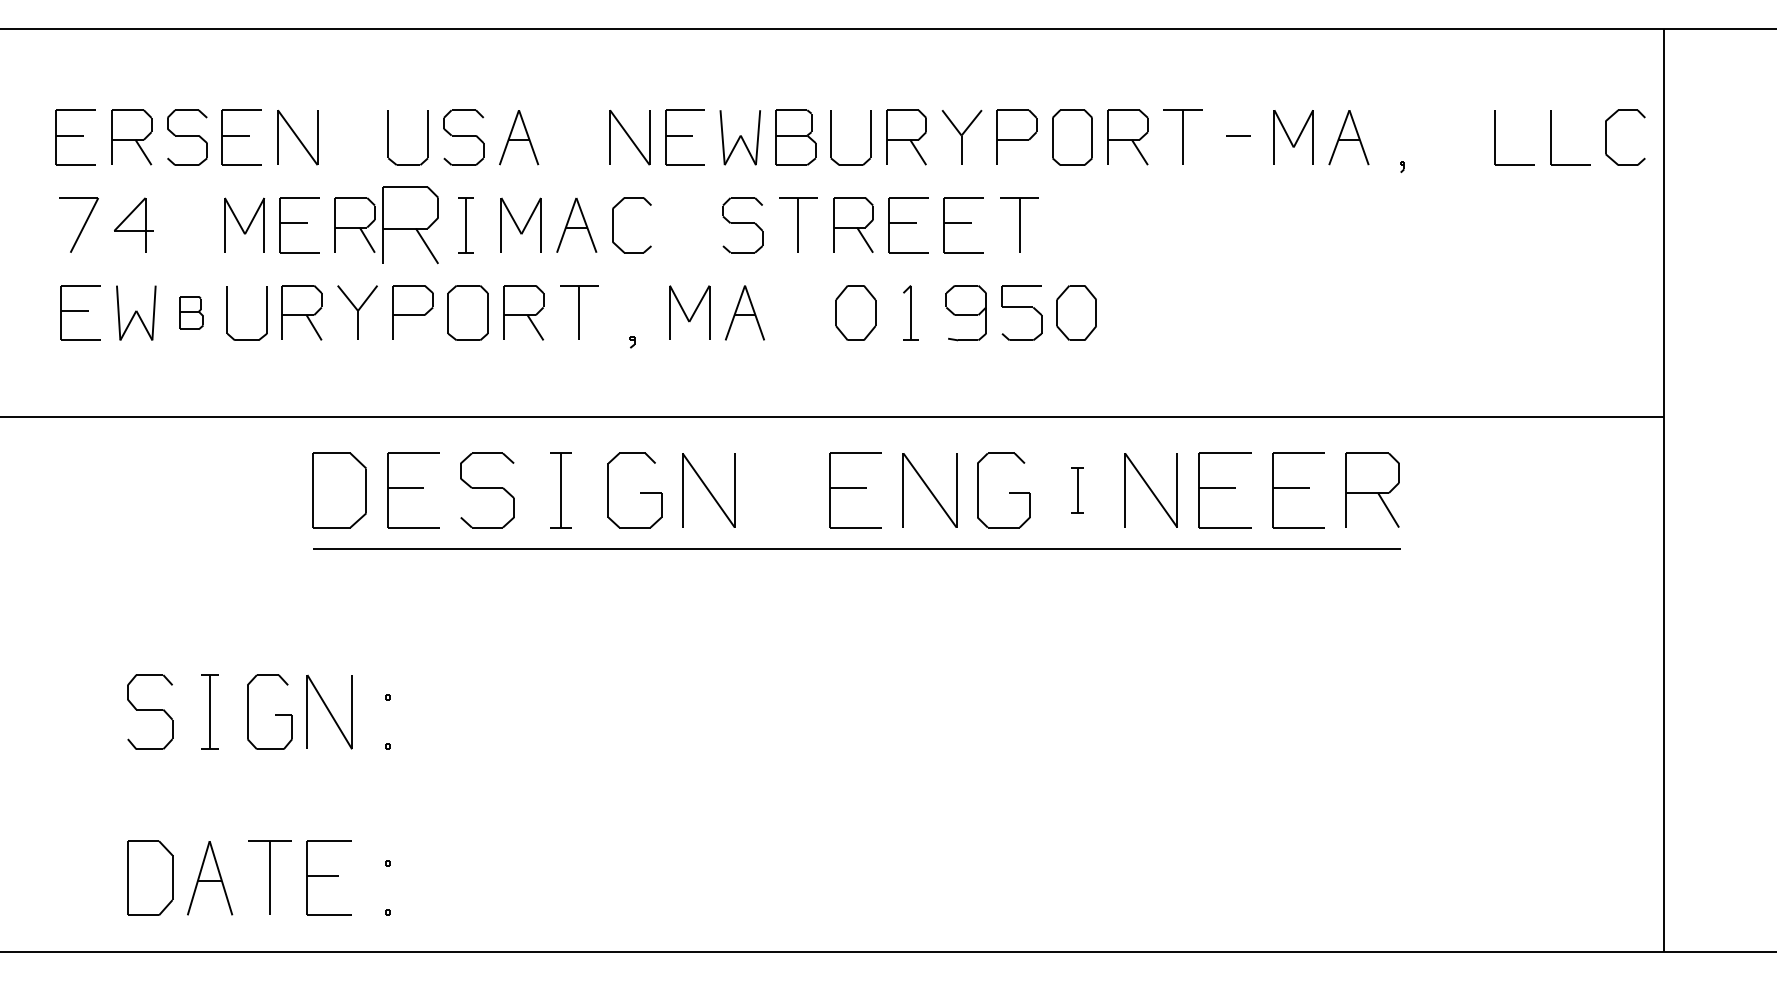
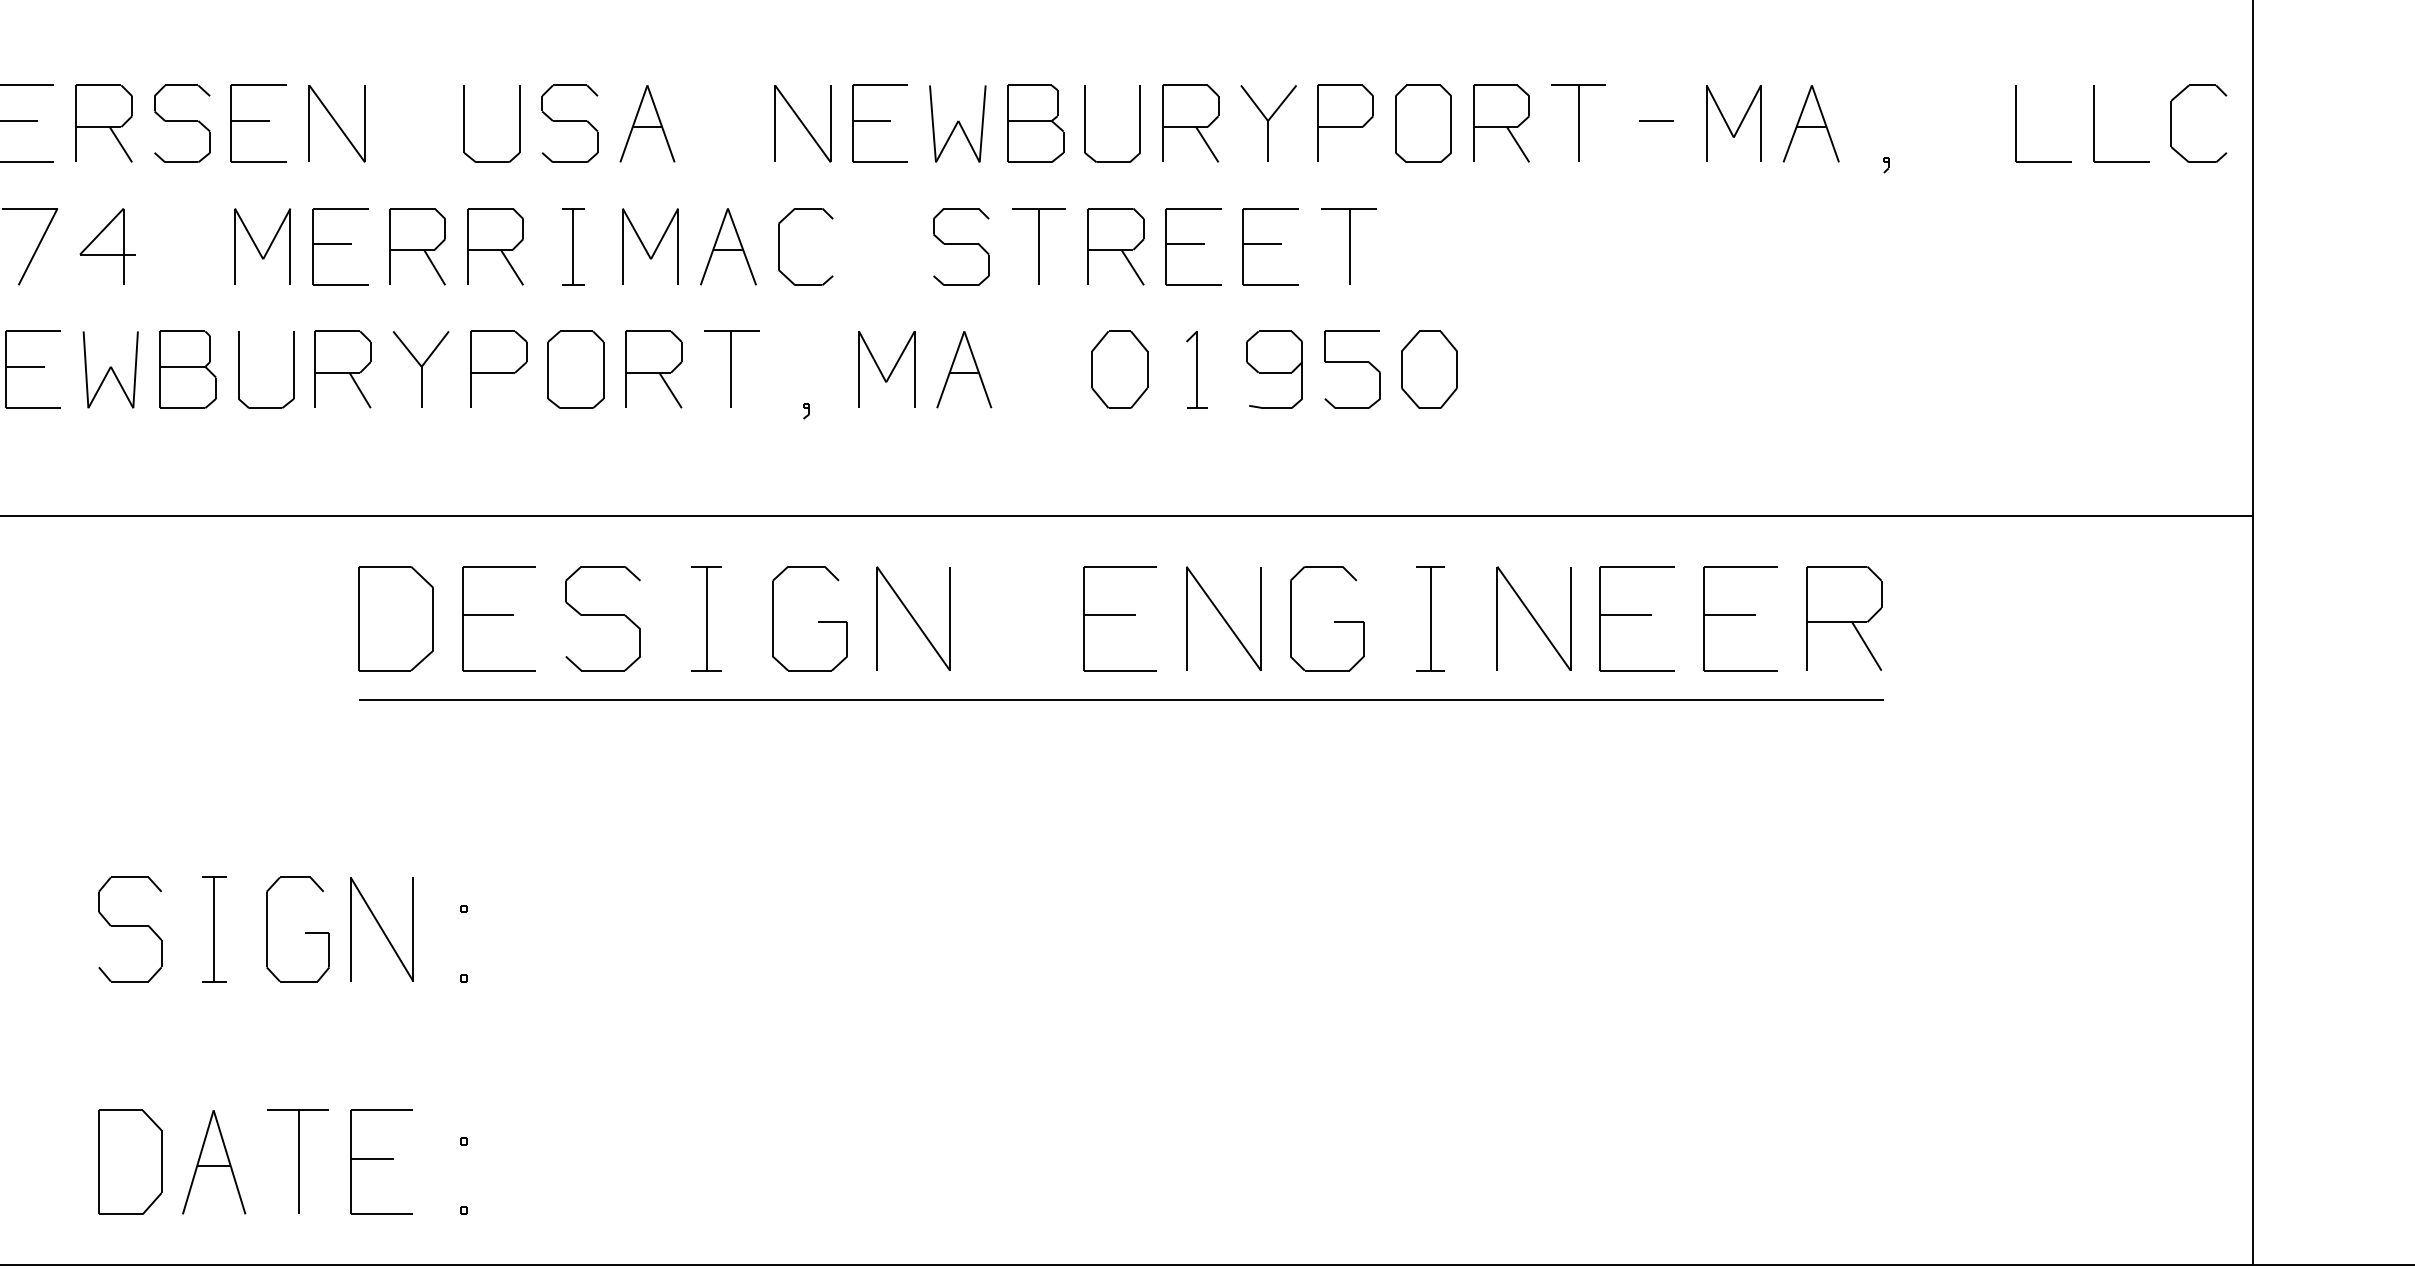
part: (410, 224) -> (495, 245), size x0.71
part: (191, 312) -> (188, 369), size x1.67
part: (1077, 490) -> (1430, 618), size x1.67

